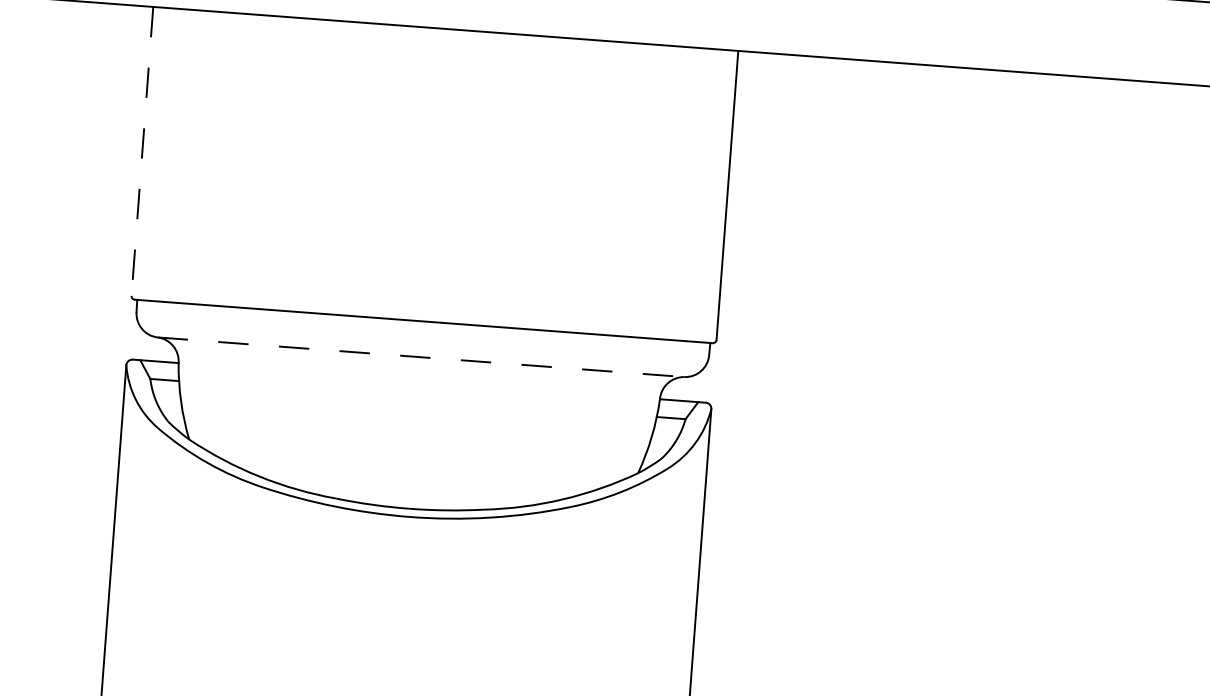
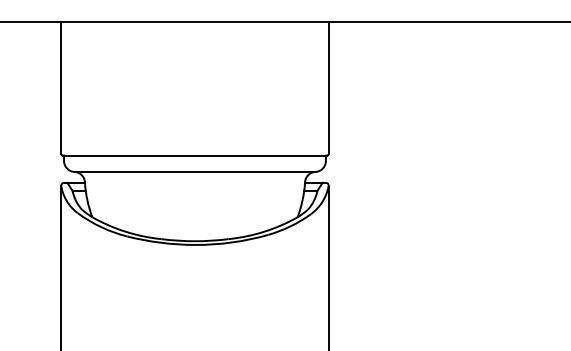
line: (142, 152) -> (61, 88), dashed -> solid
line: (422, 356) -> (195, 171), dashed -> solid

